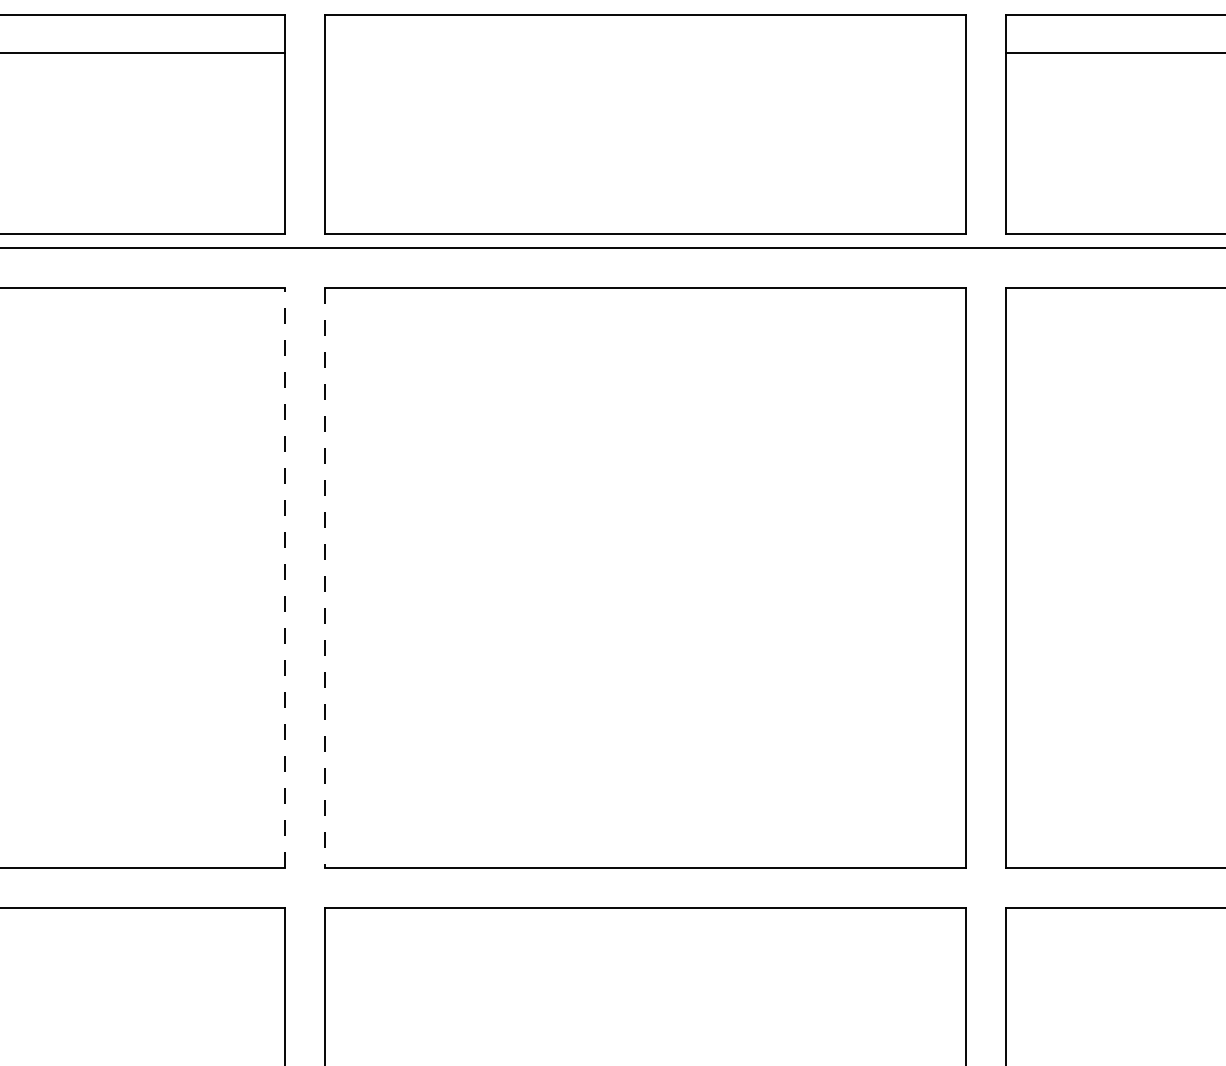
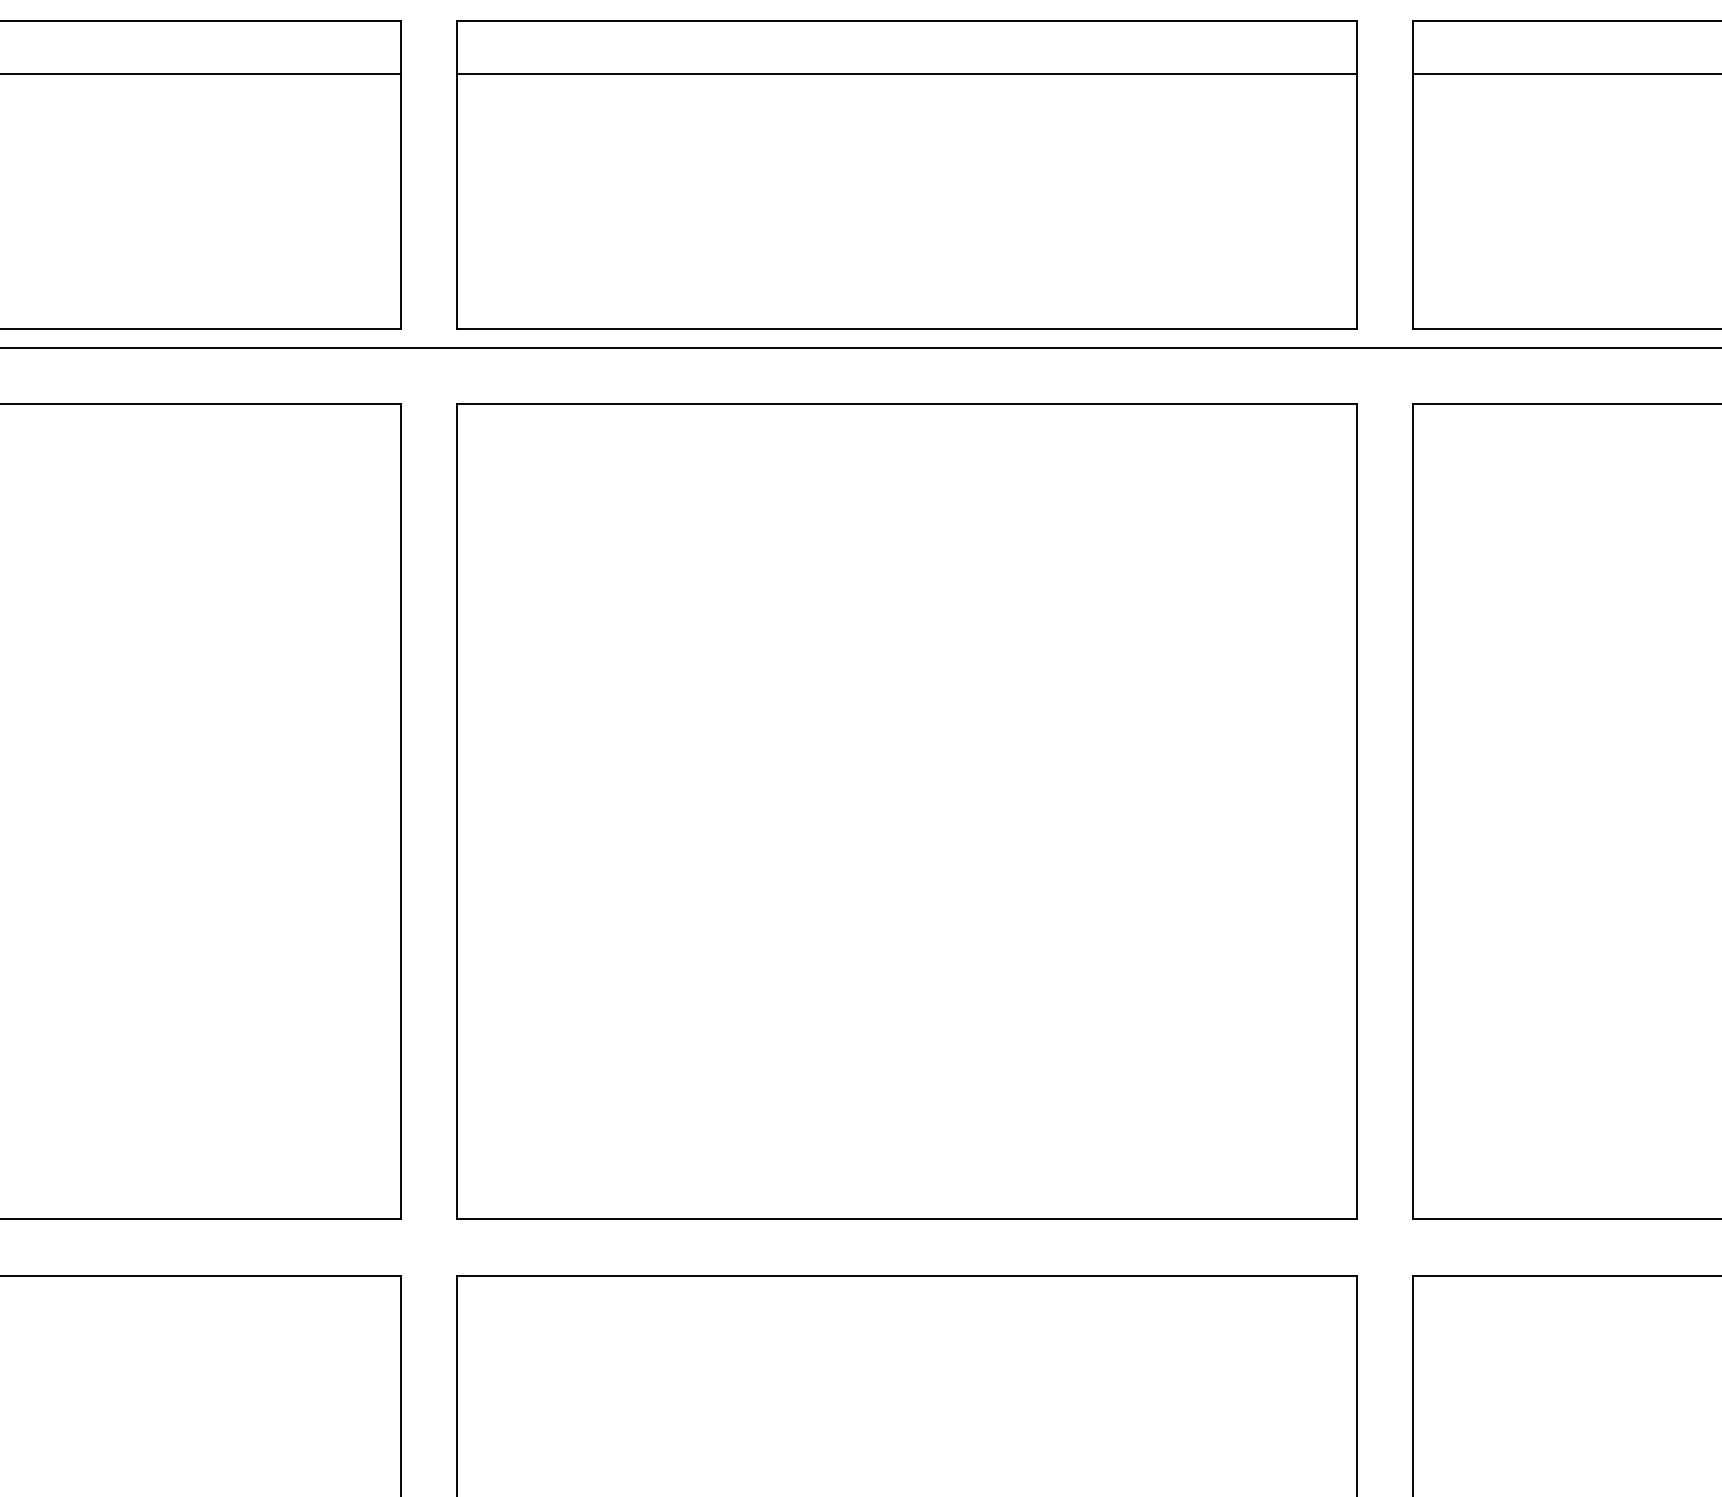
line: (645, 52) -> (906, 73), added
line: (285, 577) -> (401, 810), dashed -> solid
line: (325, 578) -> (457, 812), dashed -> solid

